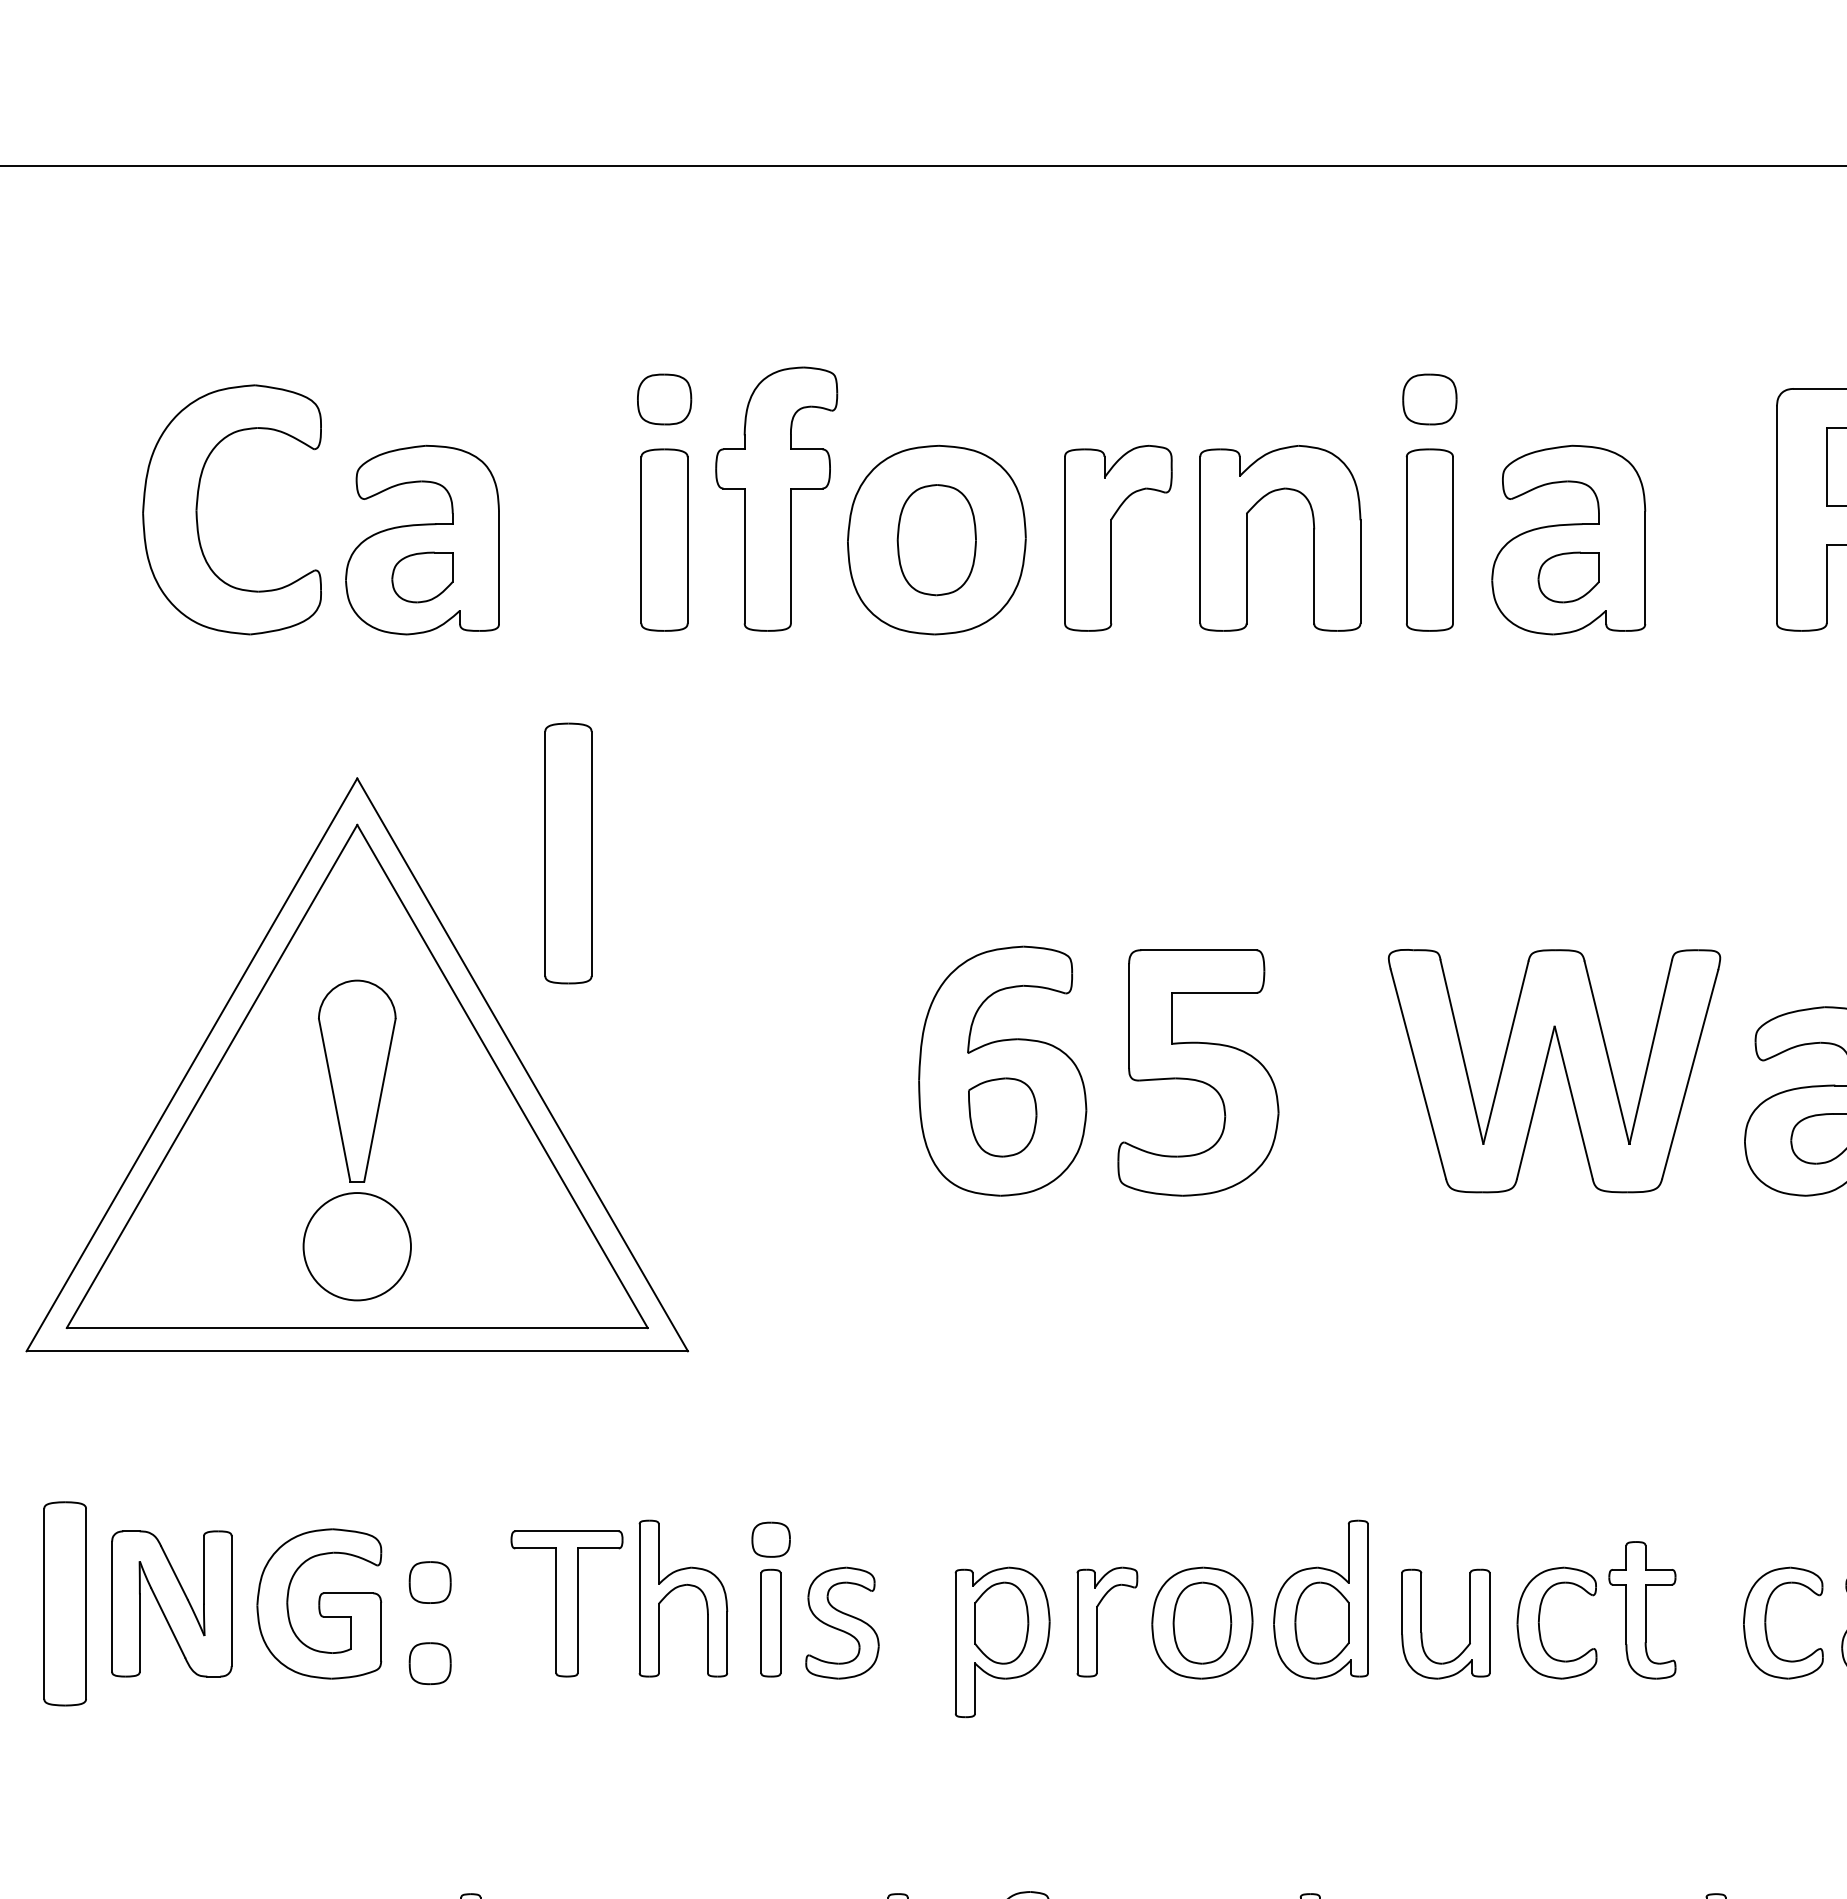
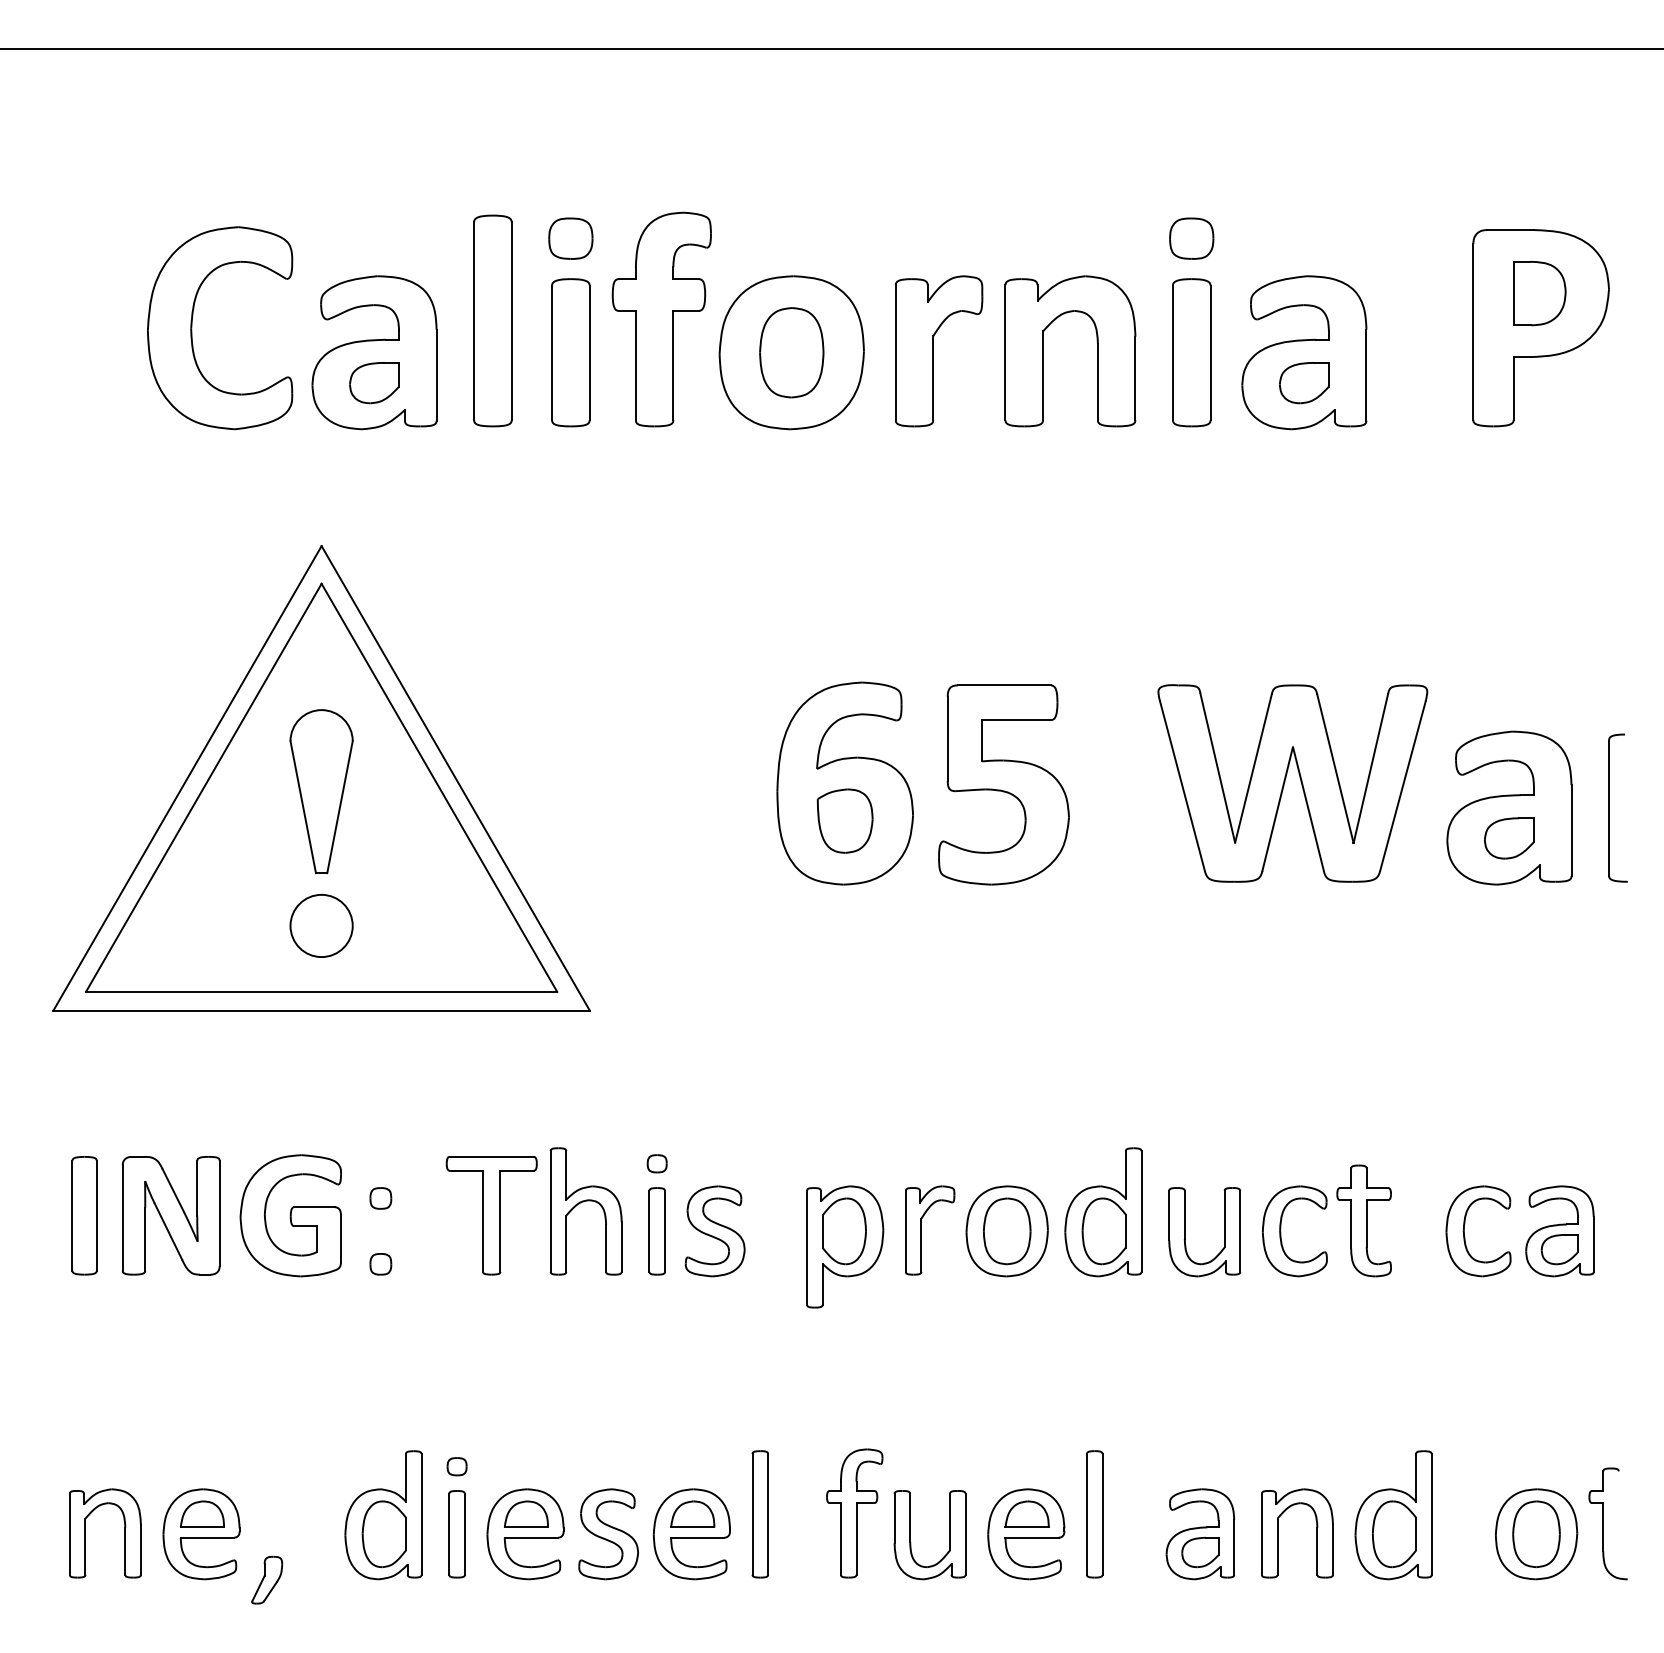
part: (567, 852) -> (492, 320), moved
circle: (357, 1246) -> (321, 925), size x0.71
part: (770, 1539) -> (656, 1163), size x0.62
part: (429, 1582) -> (380, 1198), size x0.62
part: (64, 1603) -> (84, 1215), size x0.71
part: (429, 1664) -> (380, 1264), size x0.62

